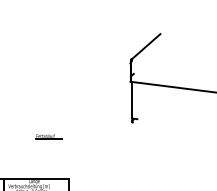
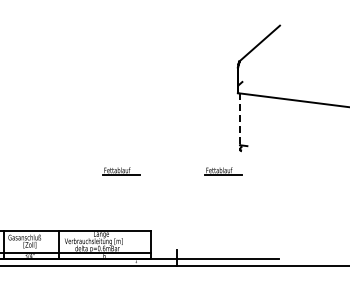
line: (131, 100) -> (239, 119), solid -> dashed
part: (120, 137) -> (223, 171), added

